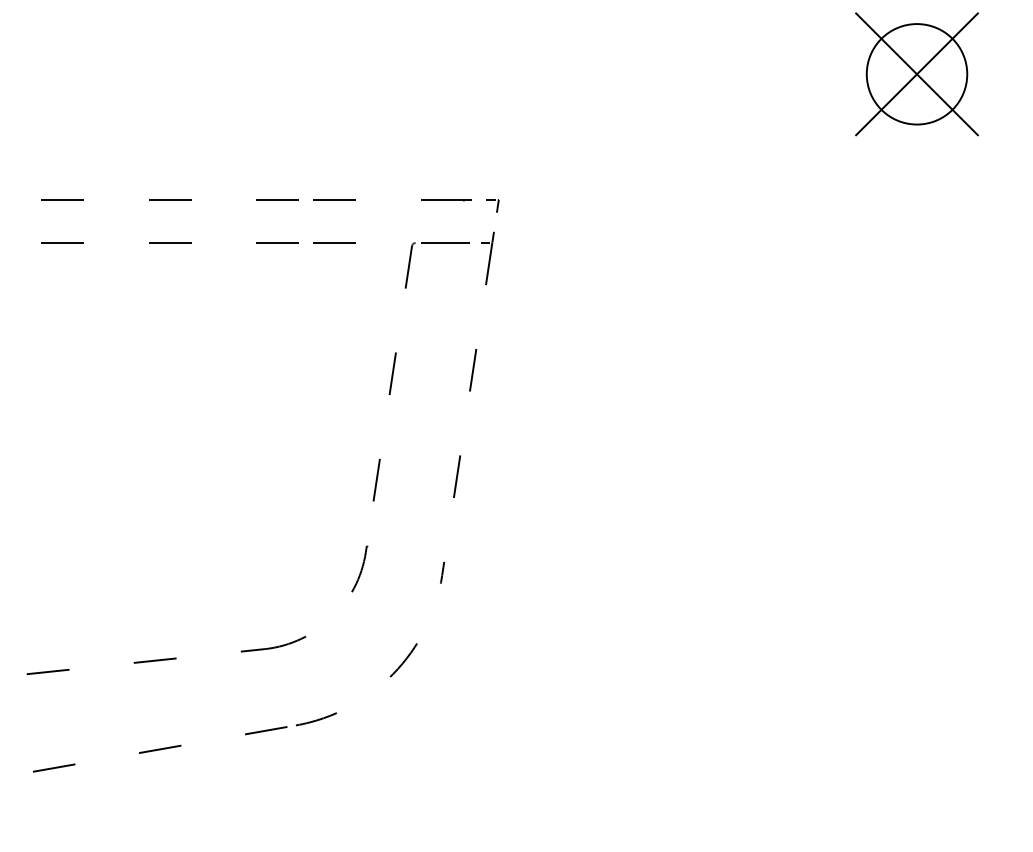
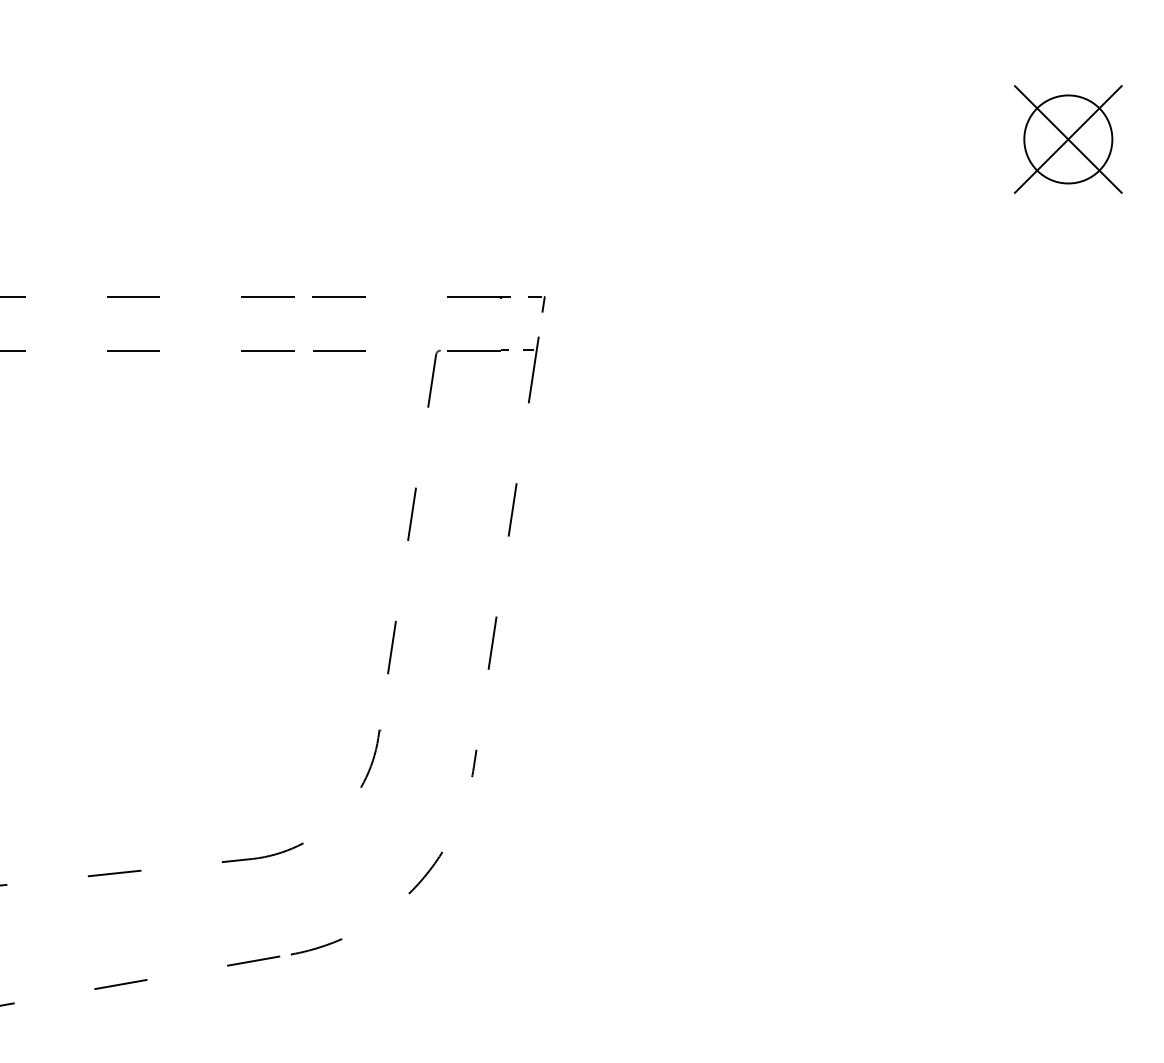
part: (916, 74) -> (1067, 139), size x0.7

